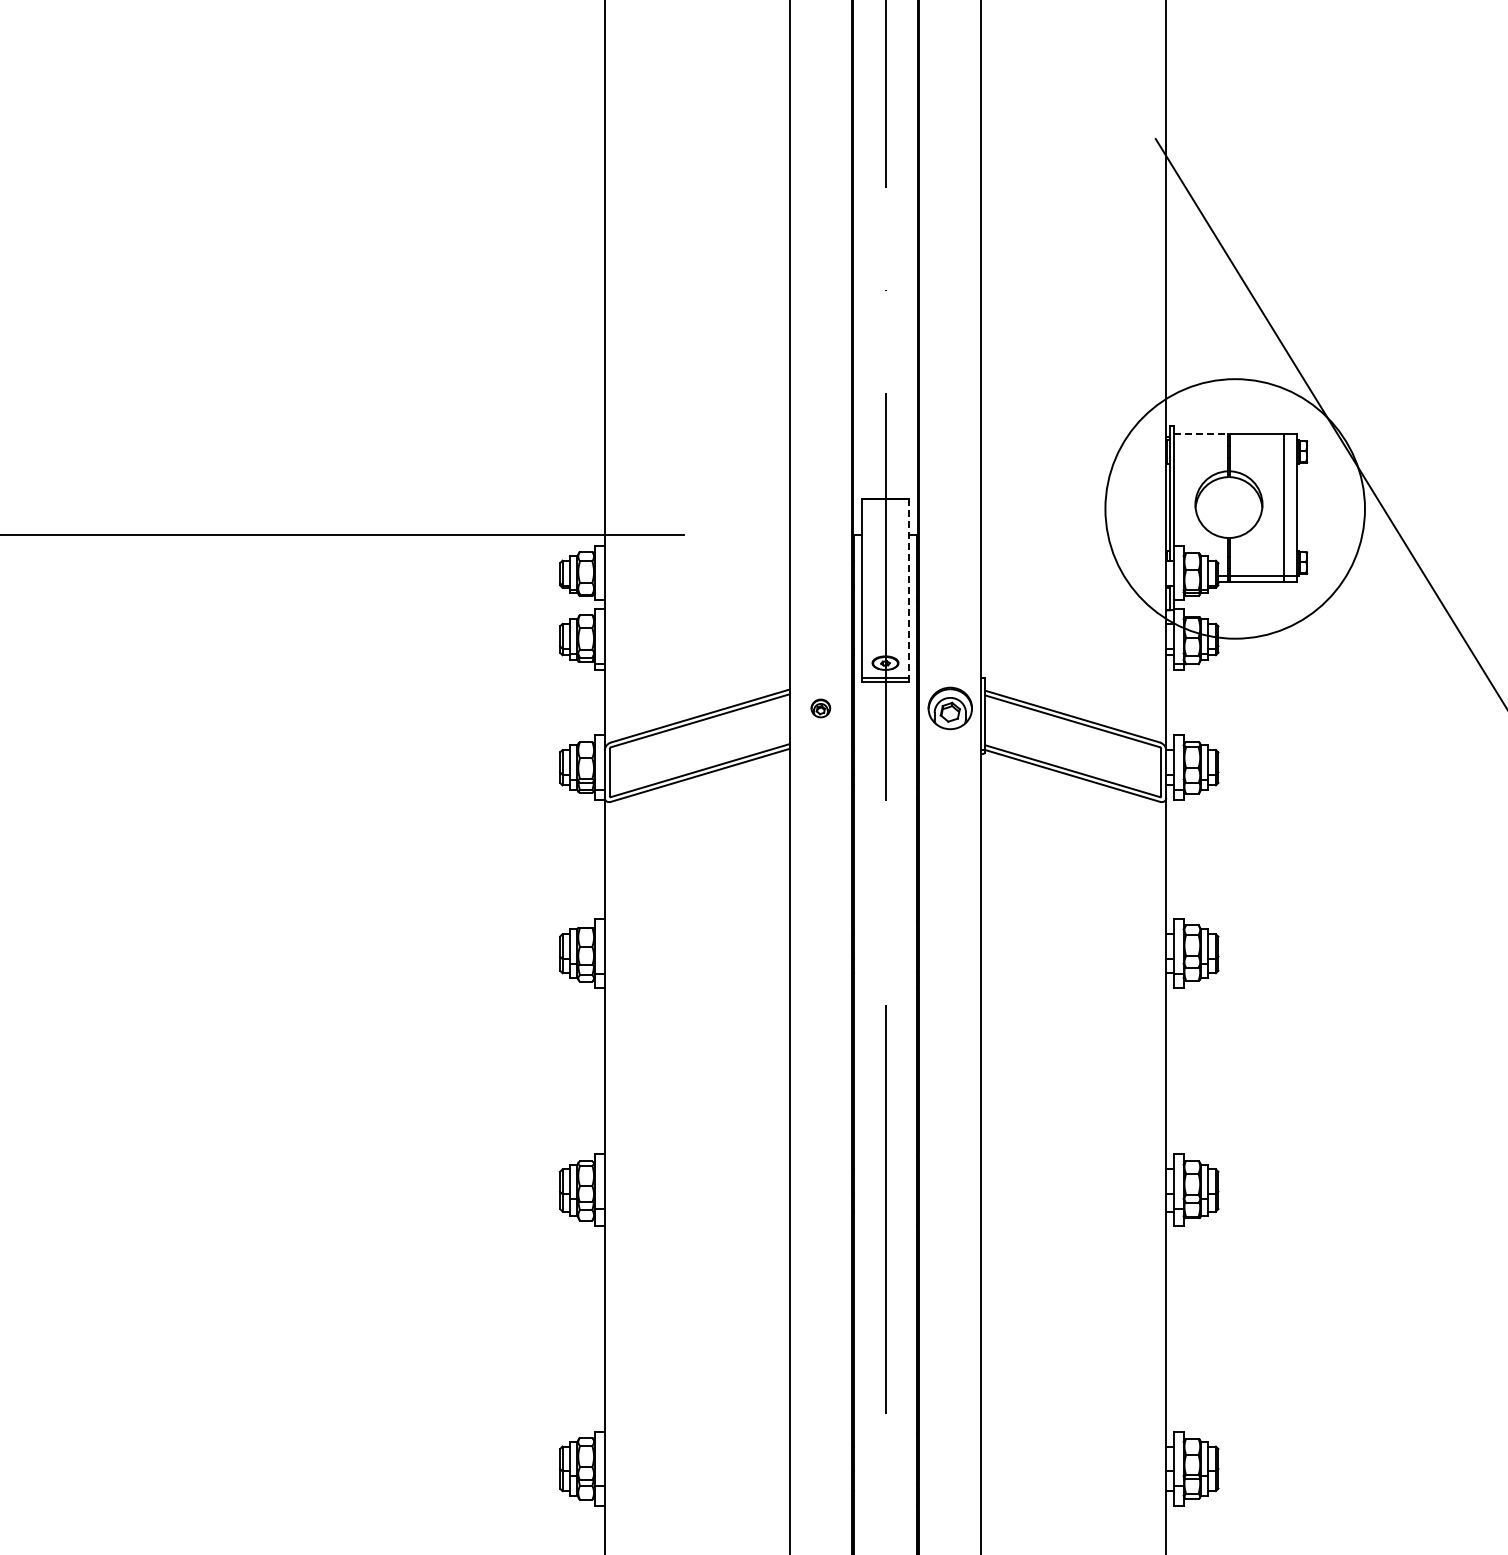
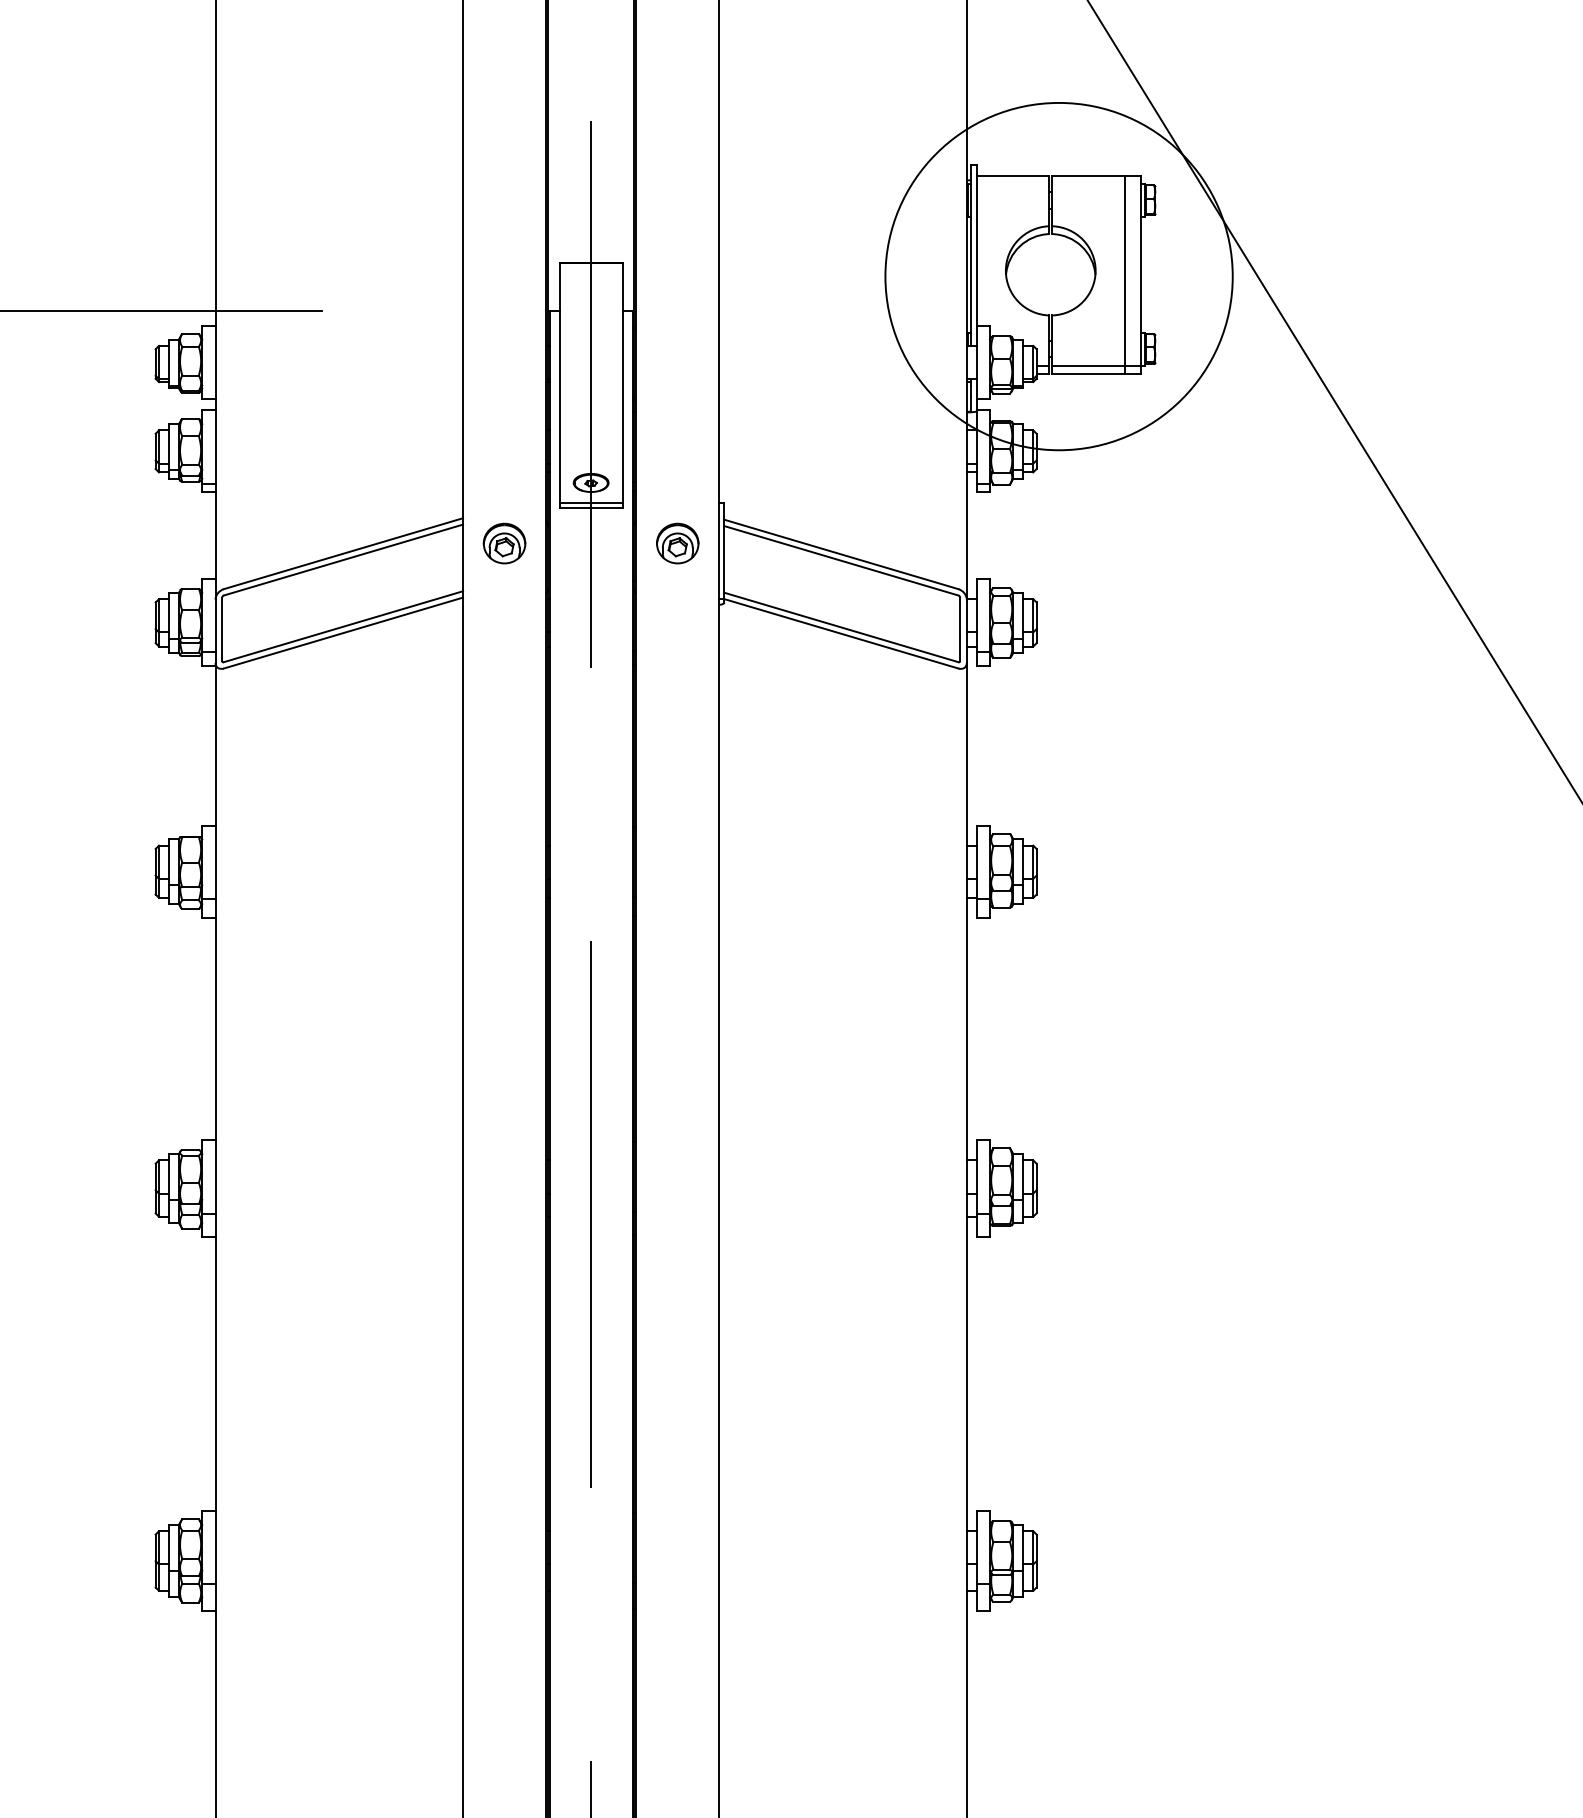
line: (1201, 433) -> (1013, 175), dashed -> solid
line: (909, 588) -> (623, 383), dashed -> solid
part: (820, 708) -> (504, 543), size x1.67
part: (949, 708) -> (676, 543), size x0.71

